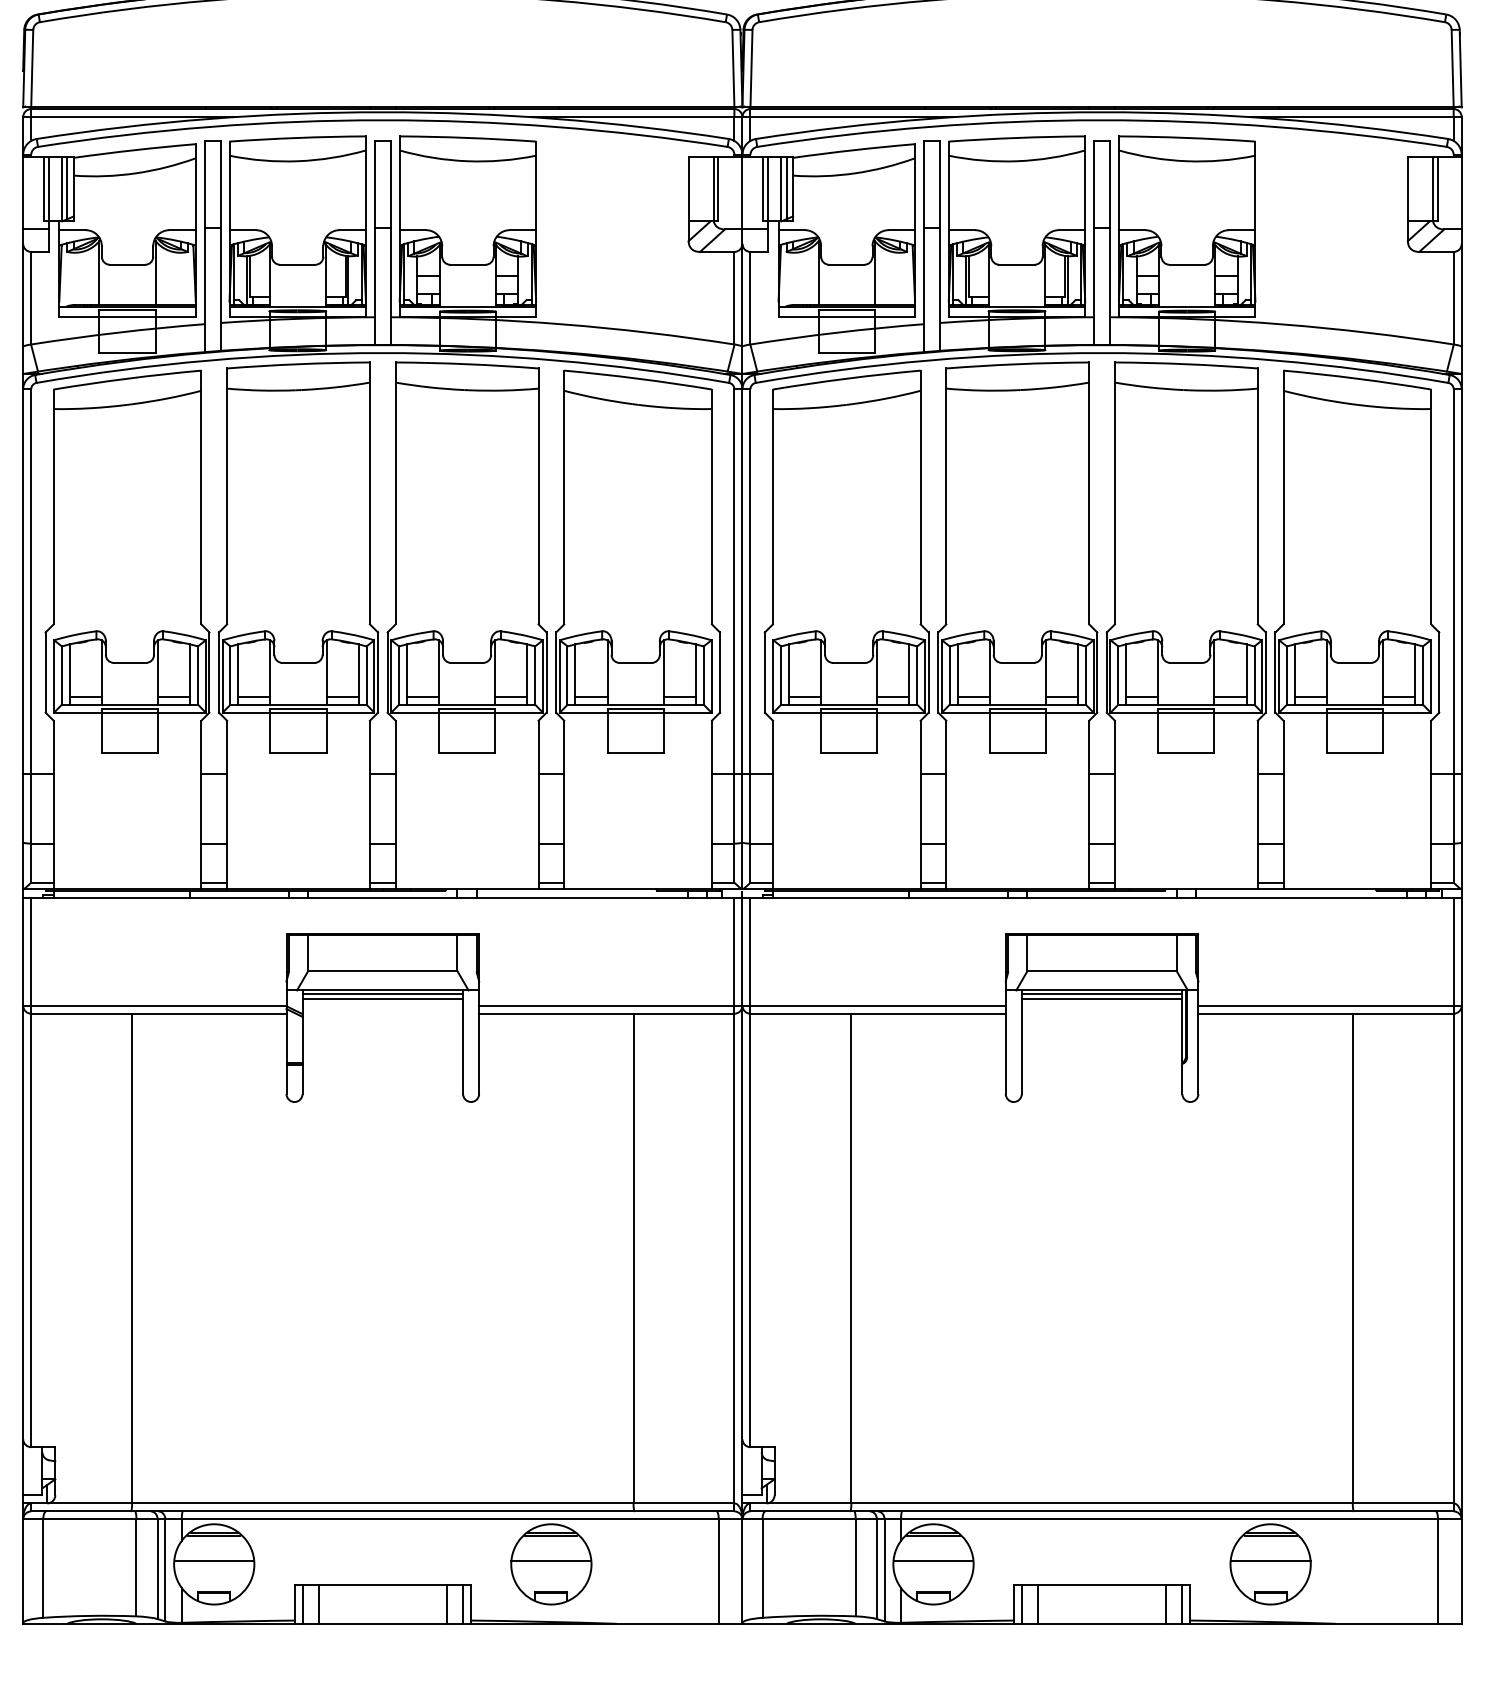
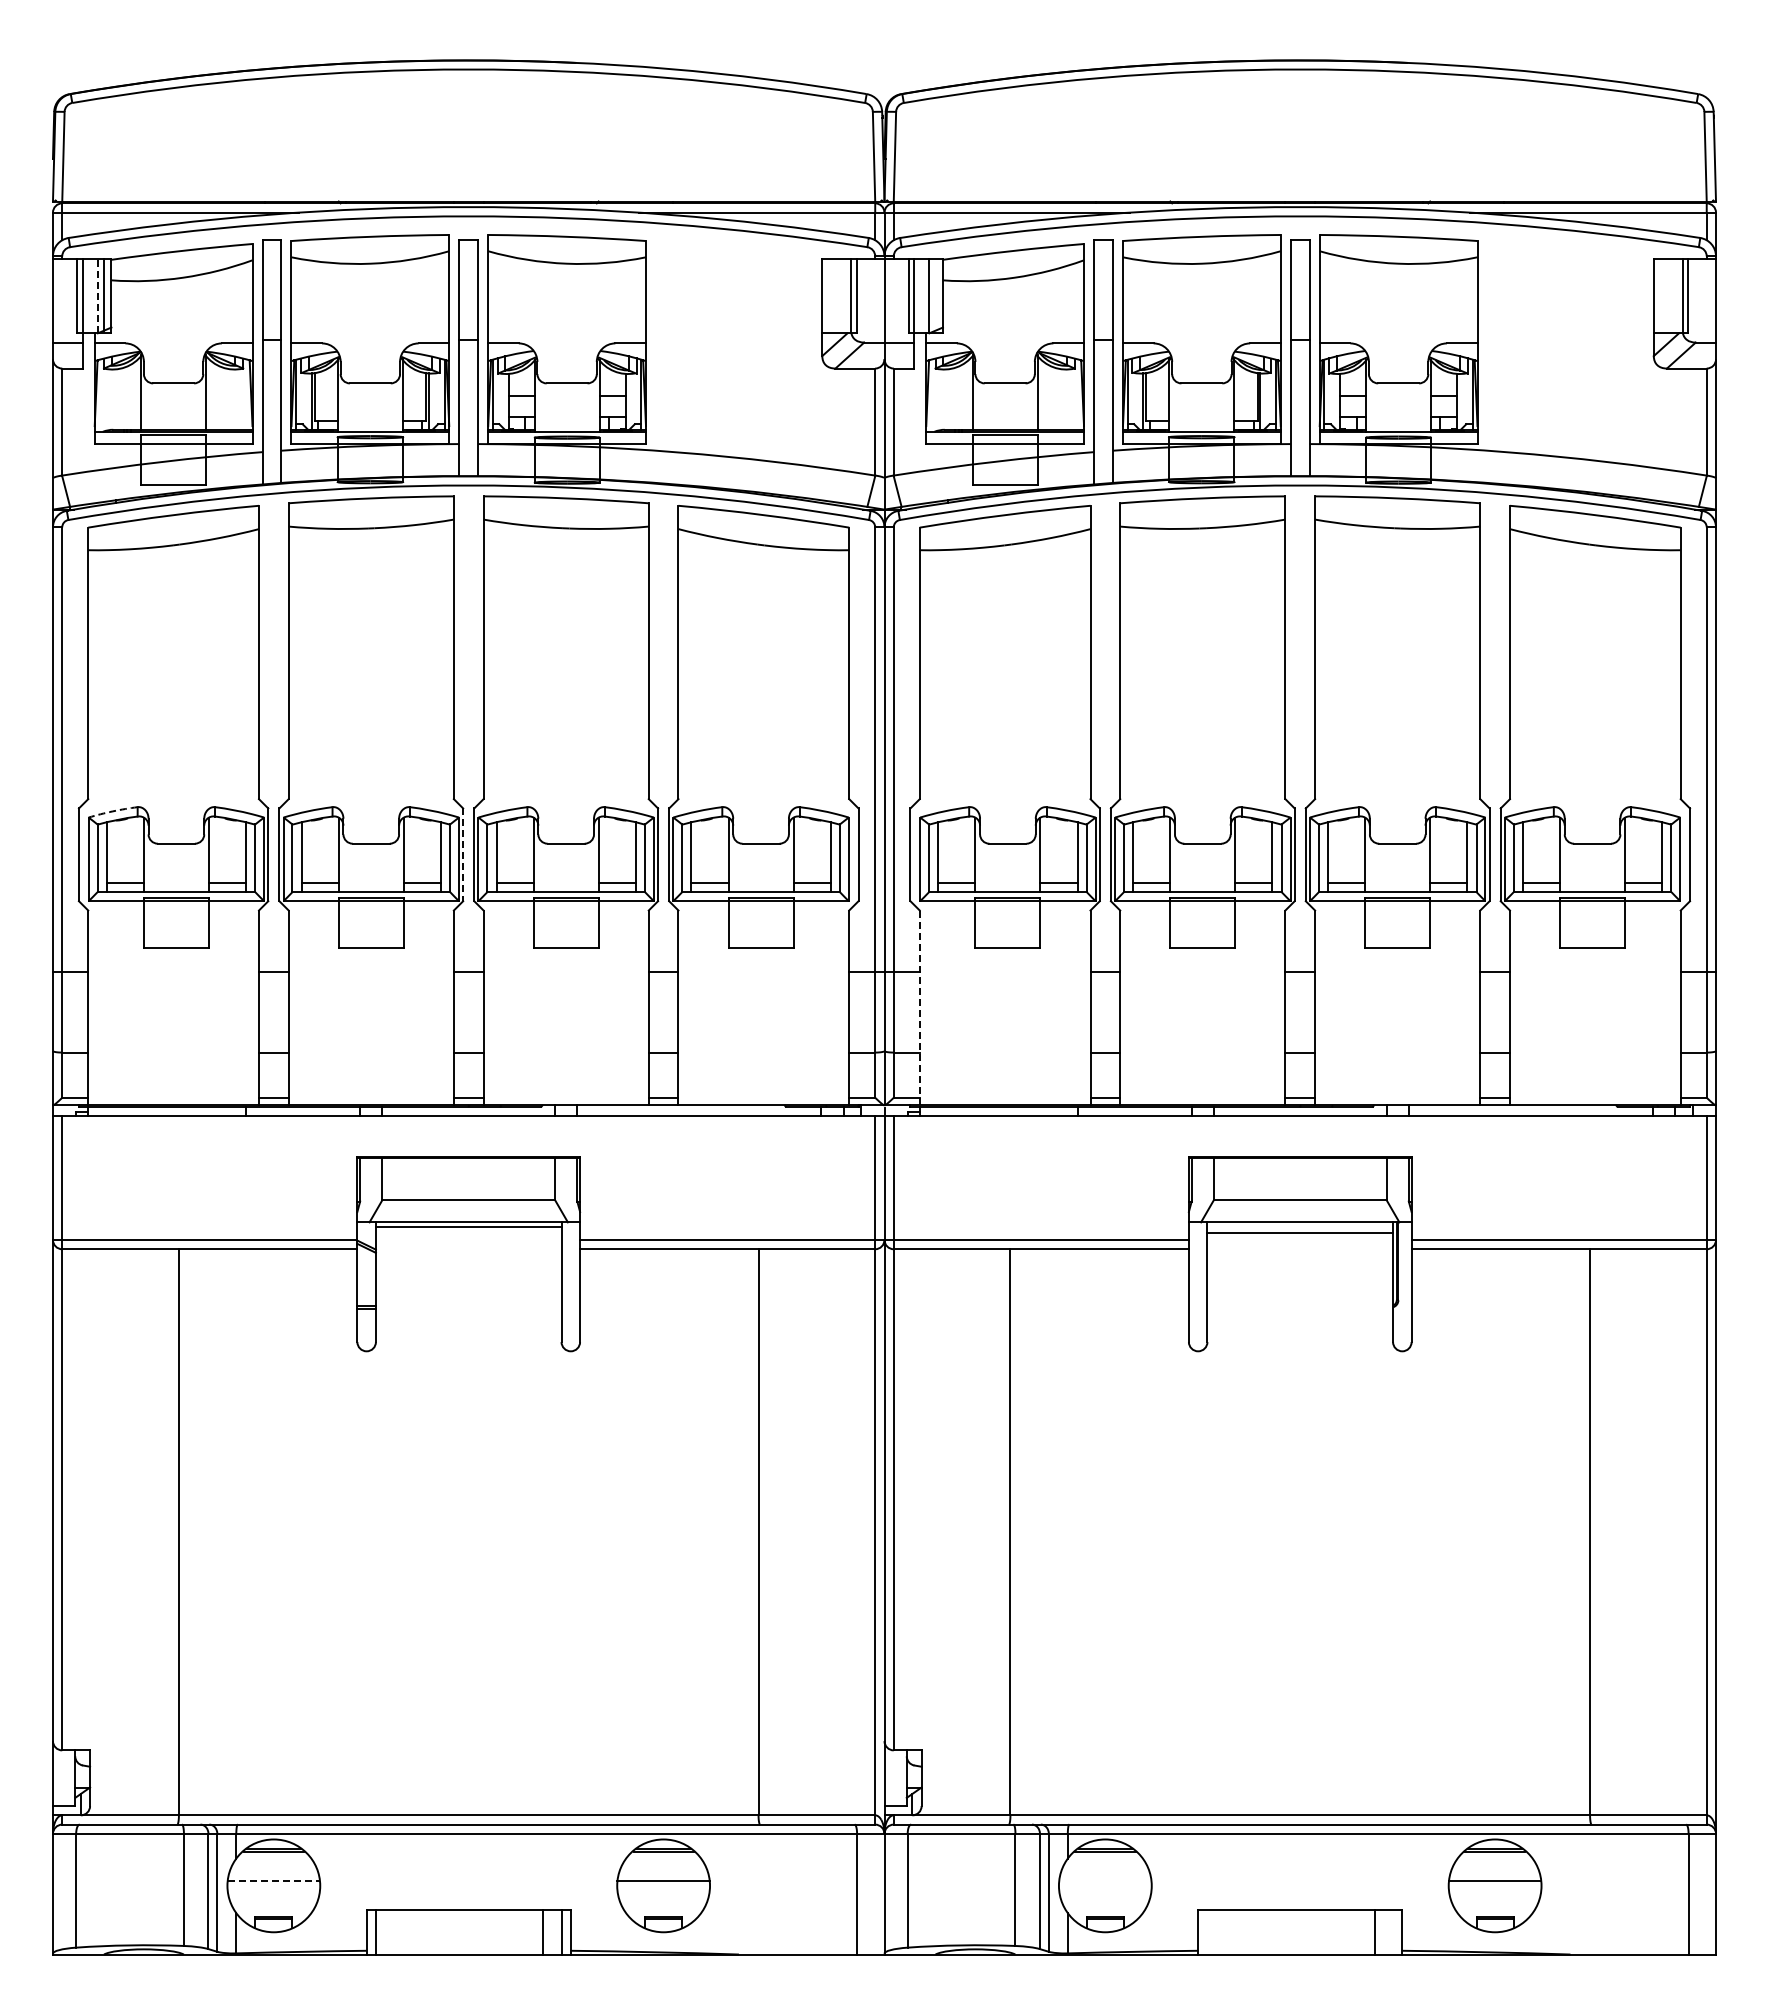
line: (786, 187) -> (935, 294), removed
line: (61, 188) -> (97, 295), solid -> dashed
arc: (74, 635) -> (112, 811), solid -> dashed
line: (378, 673) -> (463, 855), solid -> dashed
line: (772, 804) -> (919, 1007), solid -> dashed
line: (1102, 994) -> (1300, 1226), removed
line: (382, 999) -> (468, 1232), removed
line: (214, 1560) -> (274, 1881), solid -> dashed
line: (933, 1560) -> (1105, 1881), removed
line: (318, 1604) -> (394, 1932), removed
line: (1021, 1604) -> (1207, 1932), removed
line: (1038, 1604) -> (1226, 1932), removed
line: (1182, 1604) -> (1393, 1932), removed

